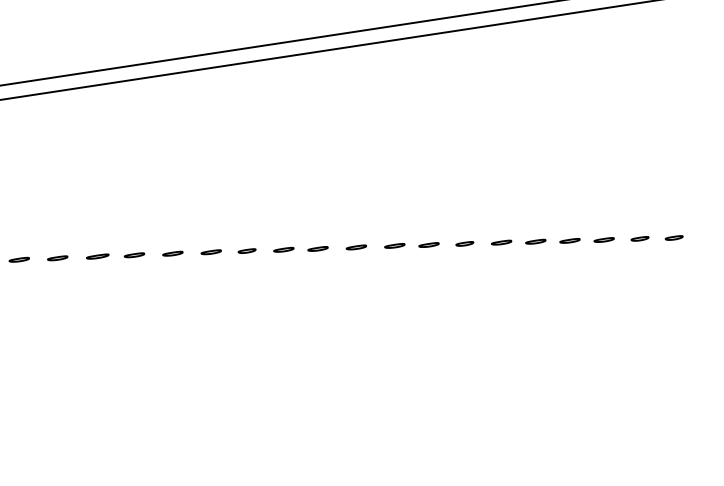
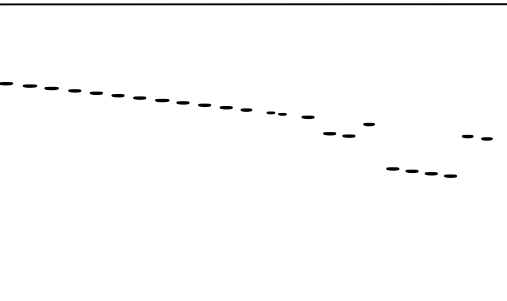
part: (552, 241) -> (421, 172), moved
part: (412, 244) -> (339, 134), moved
part: (300, 249) -> (276, 113), size x0.6

